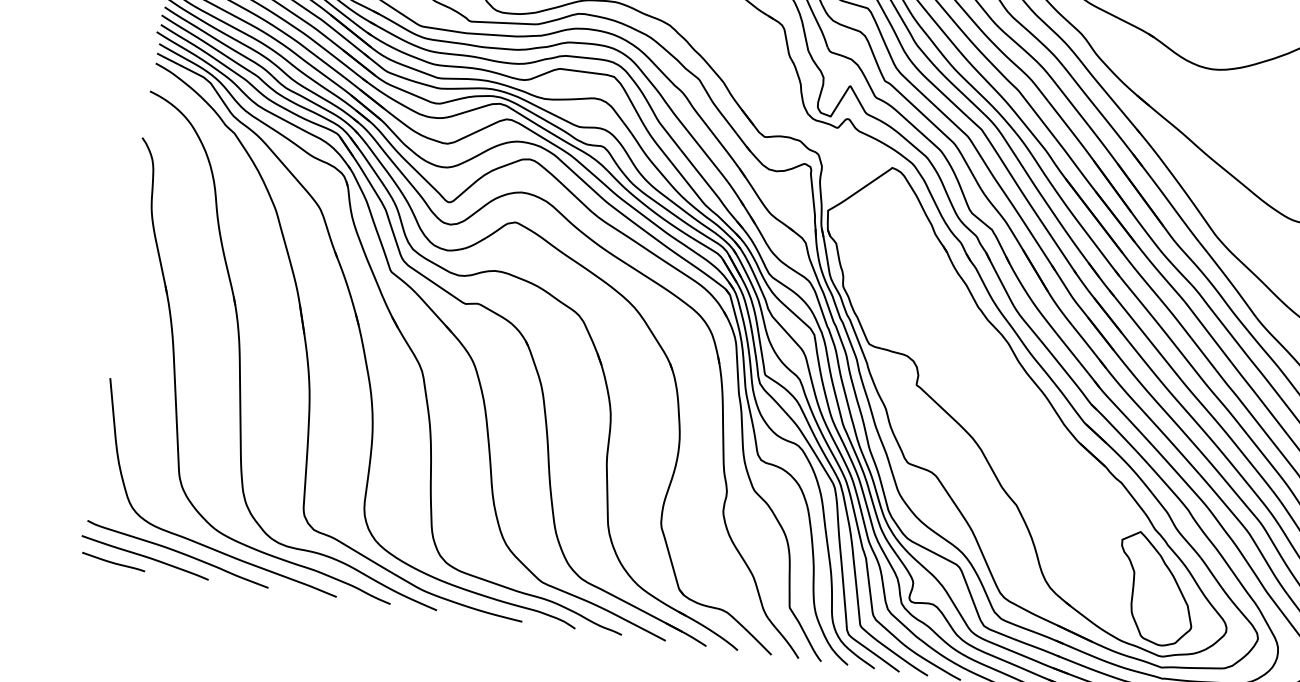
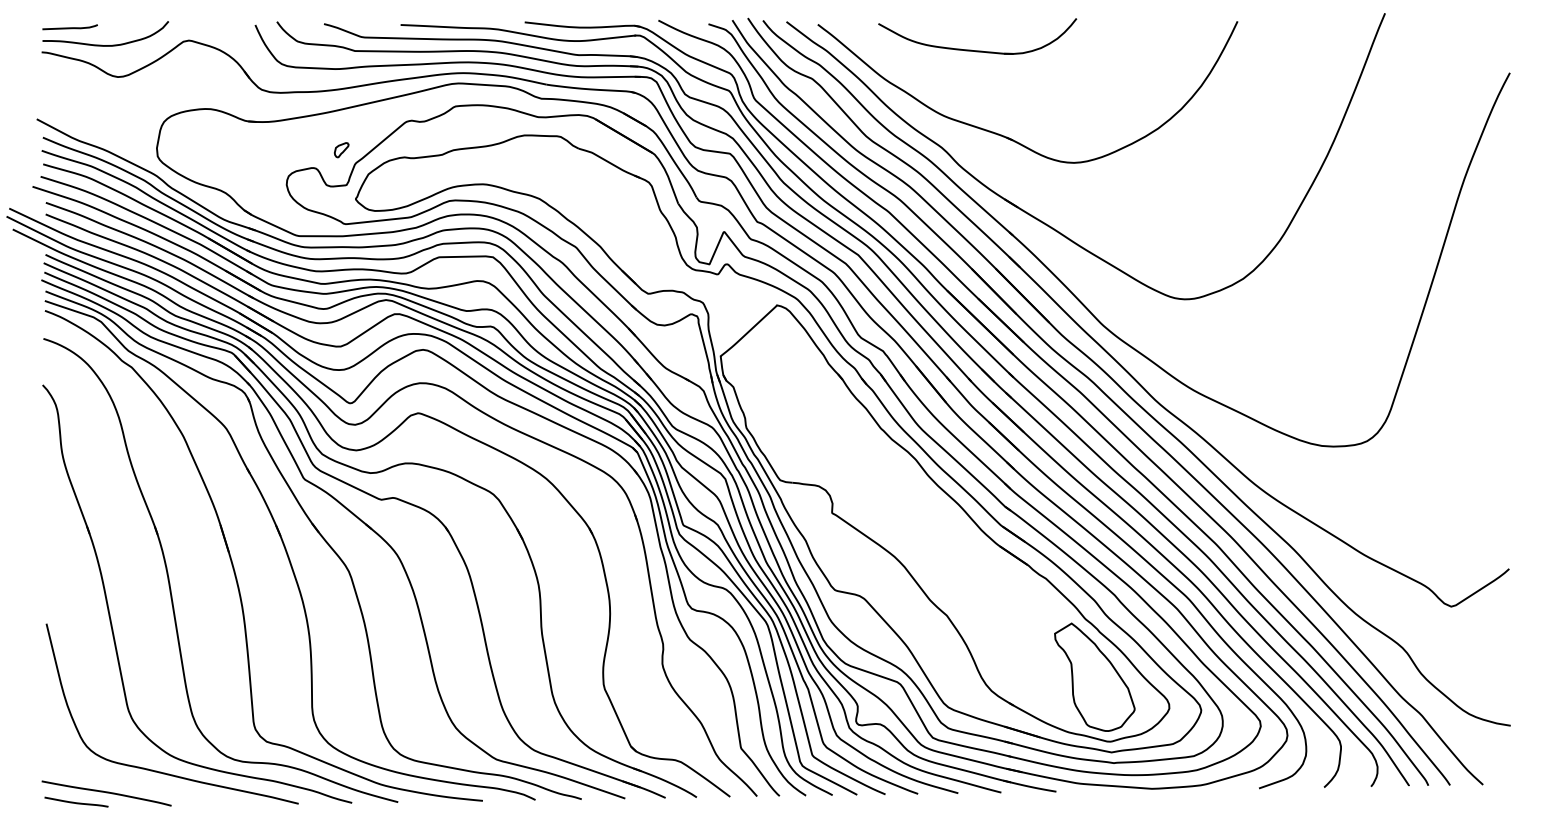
curve: (177, 552) -> (137, 783), removed

